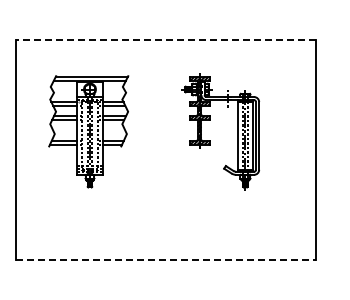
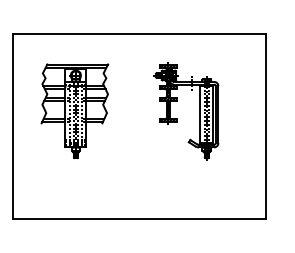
line: (165, 40) -> (139, 34), dashed -> solid
line: (166, 259) -> (140, 218), dashed -> solid

